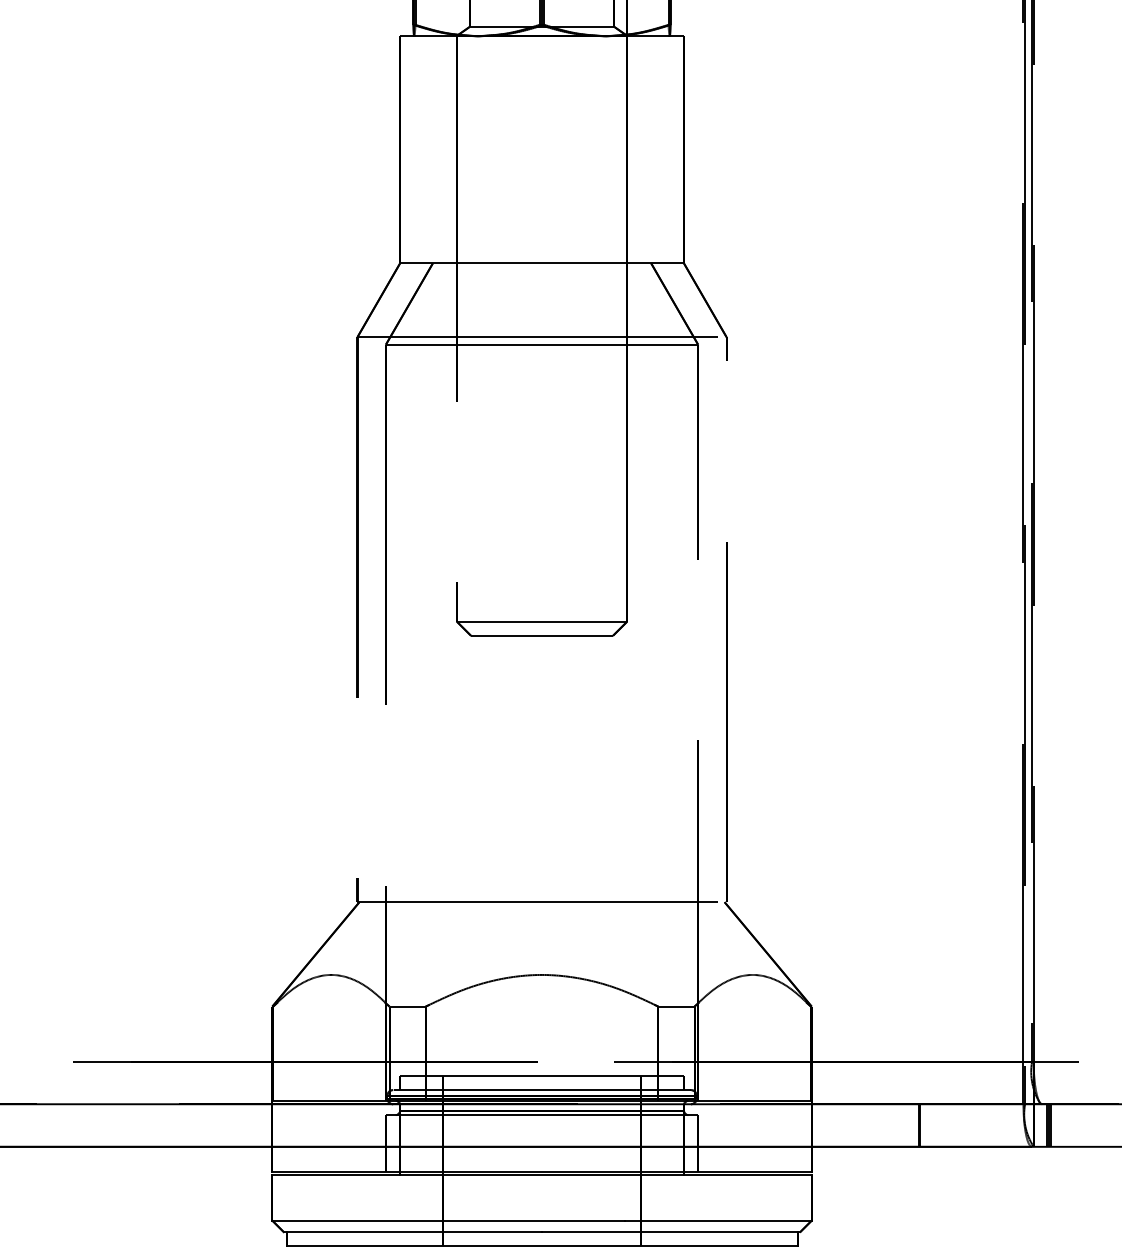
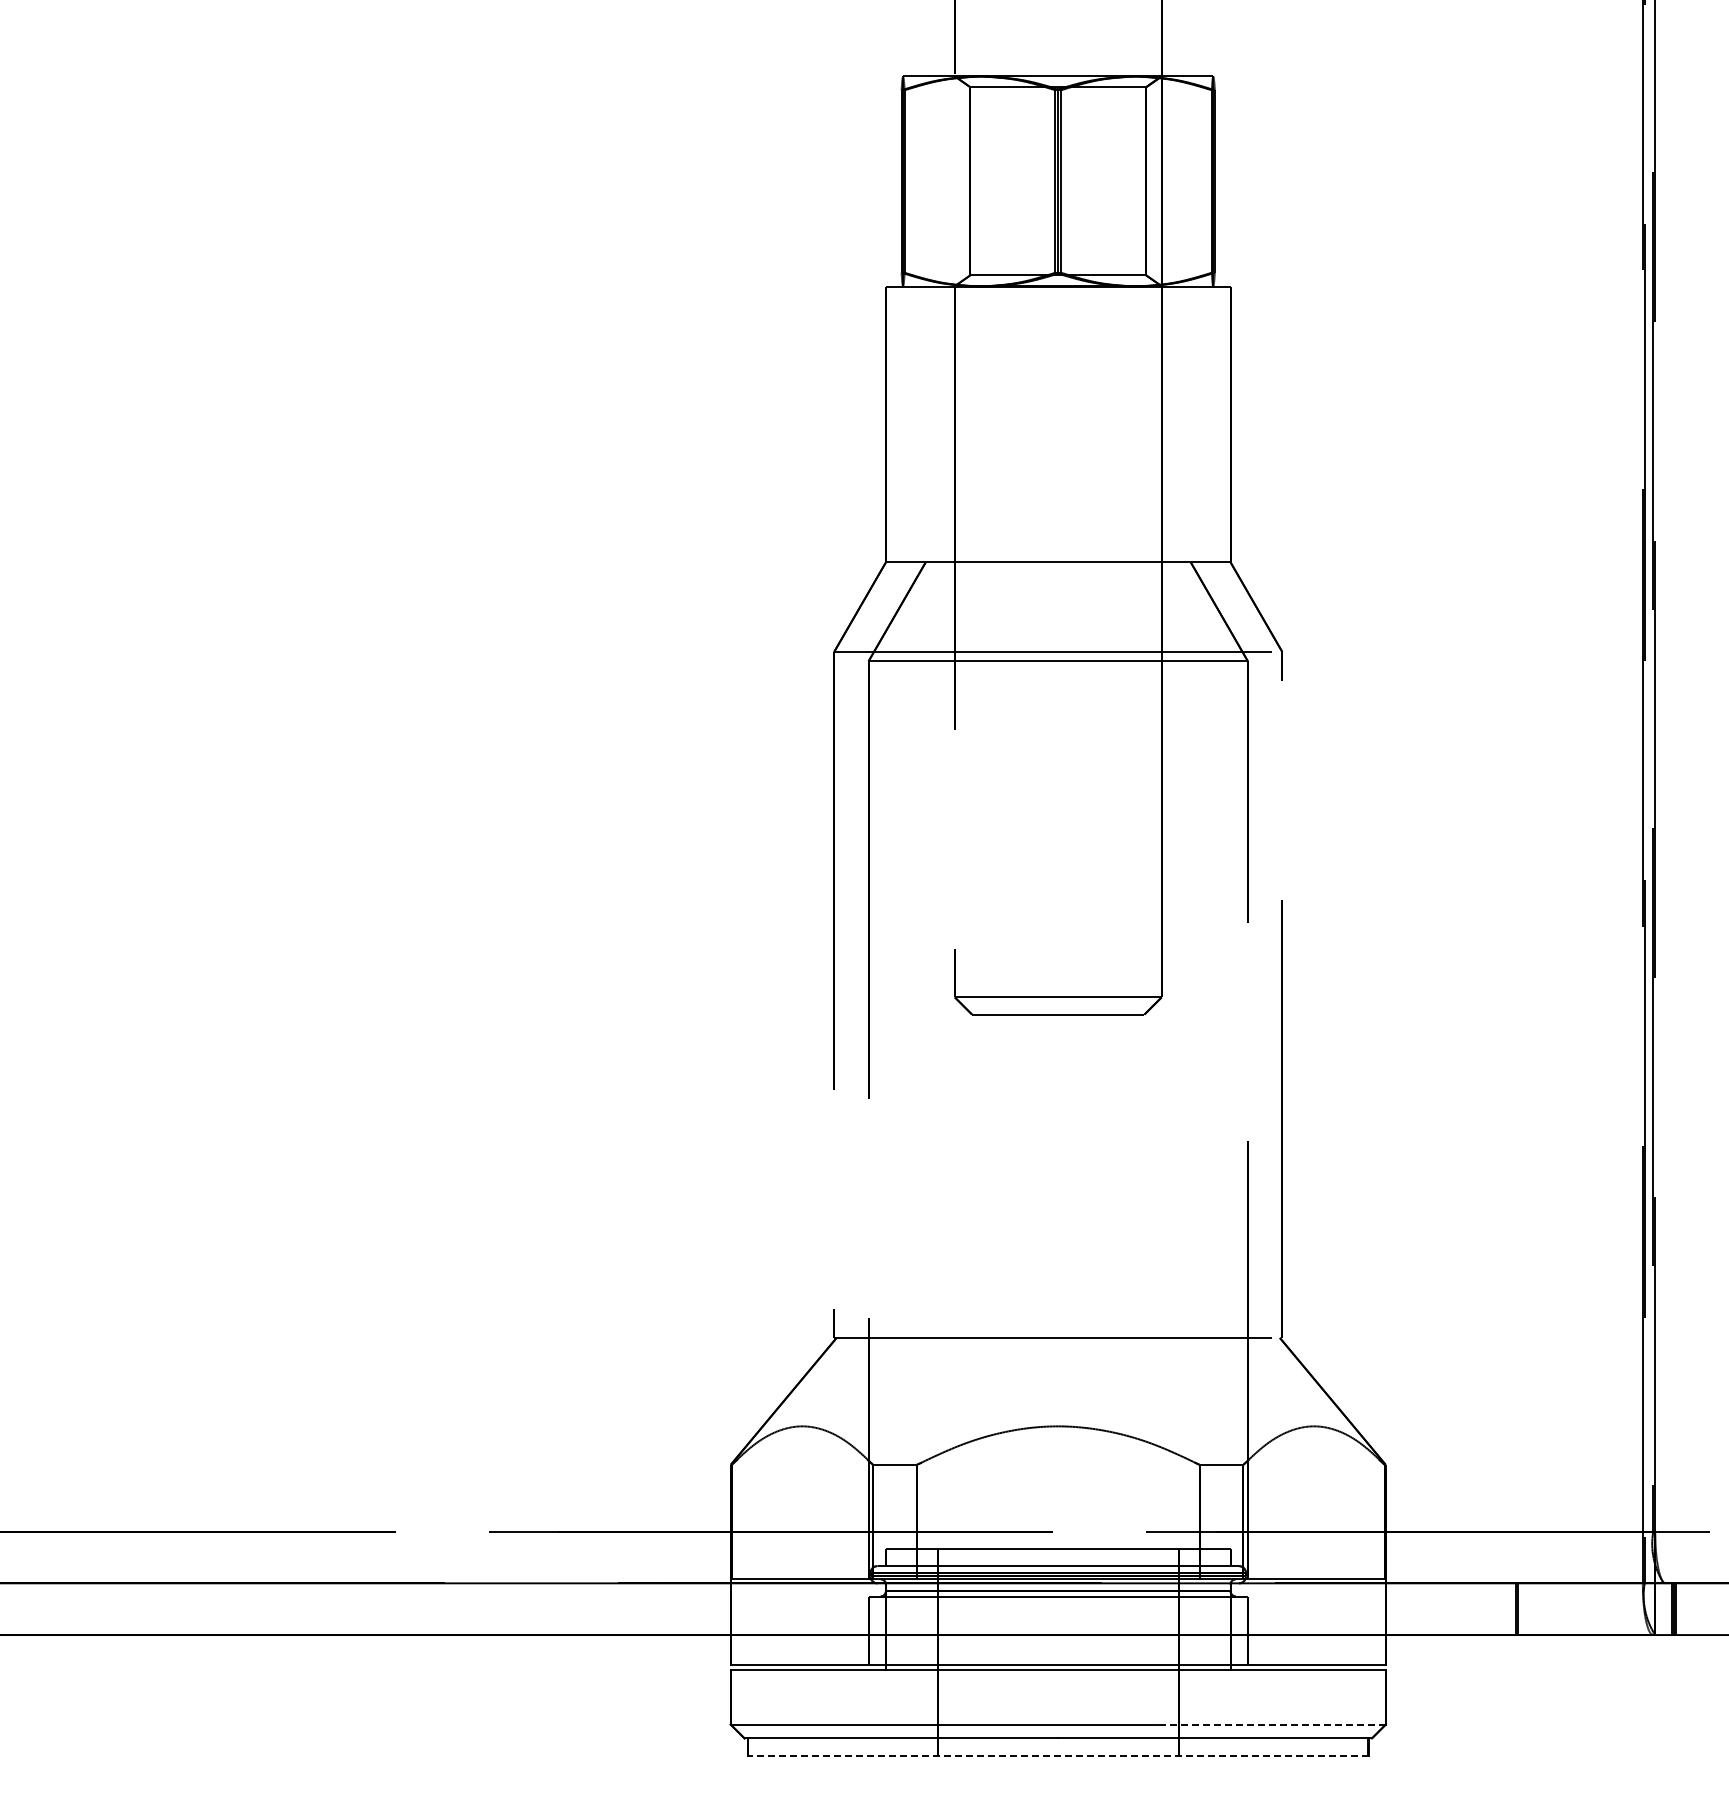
line: (718, 1220) -> (1272, 1724), solid -> dashed
line: (541, 1246) -> (1057, 1755), solid -> dashed

